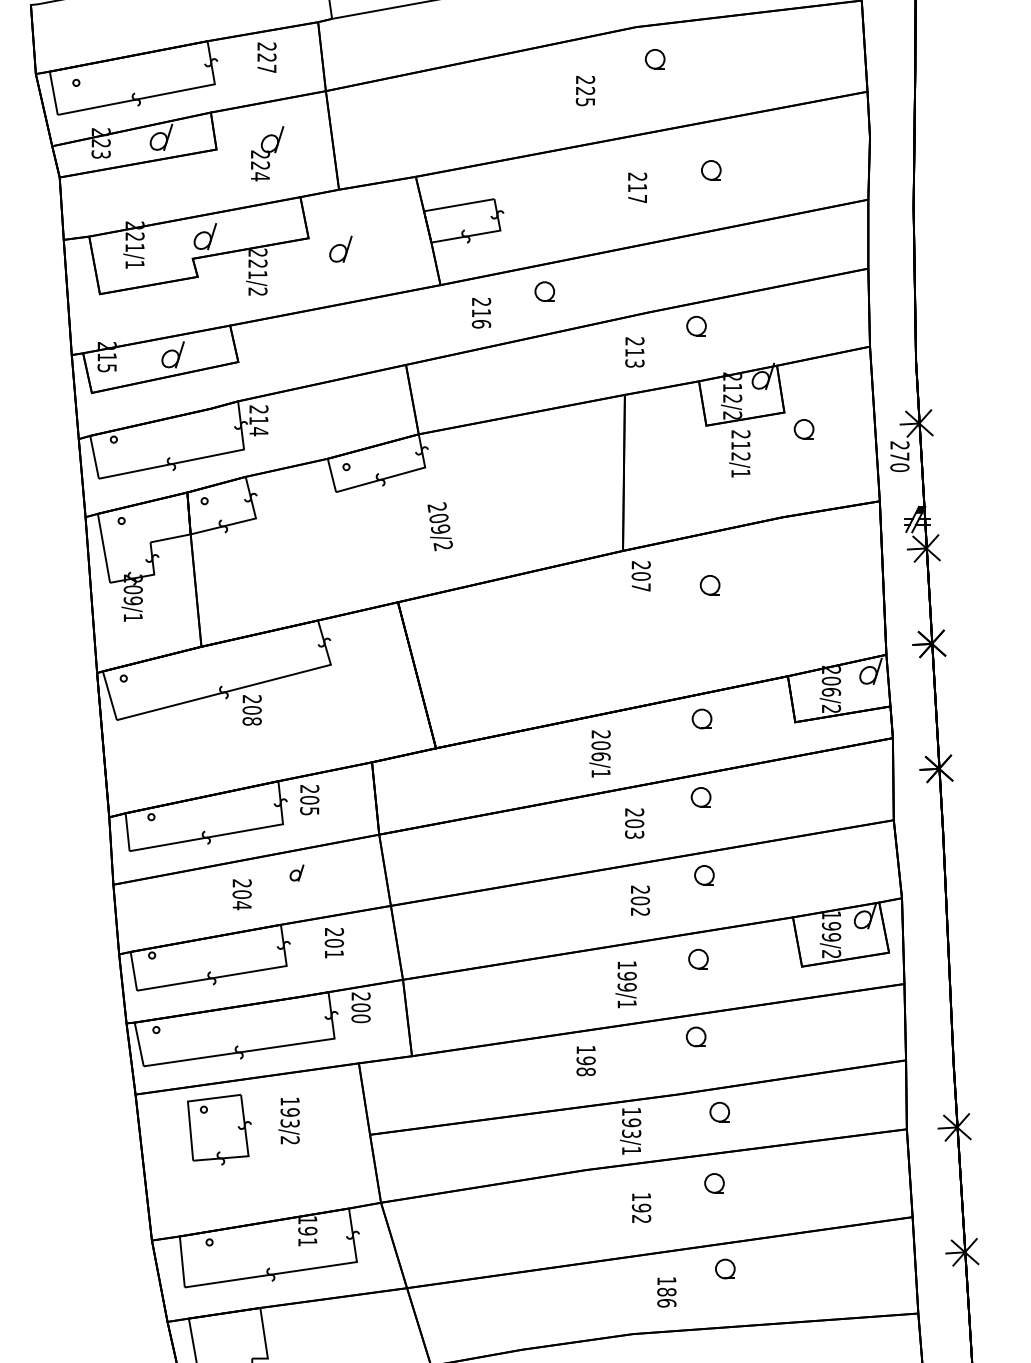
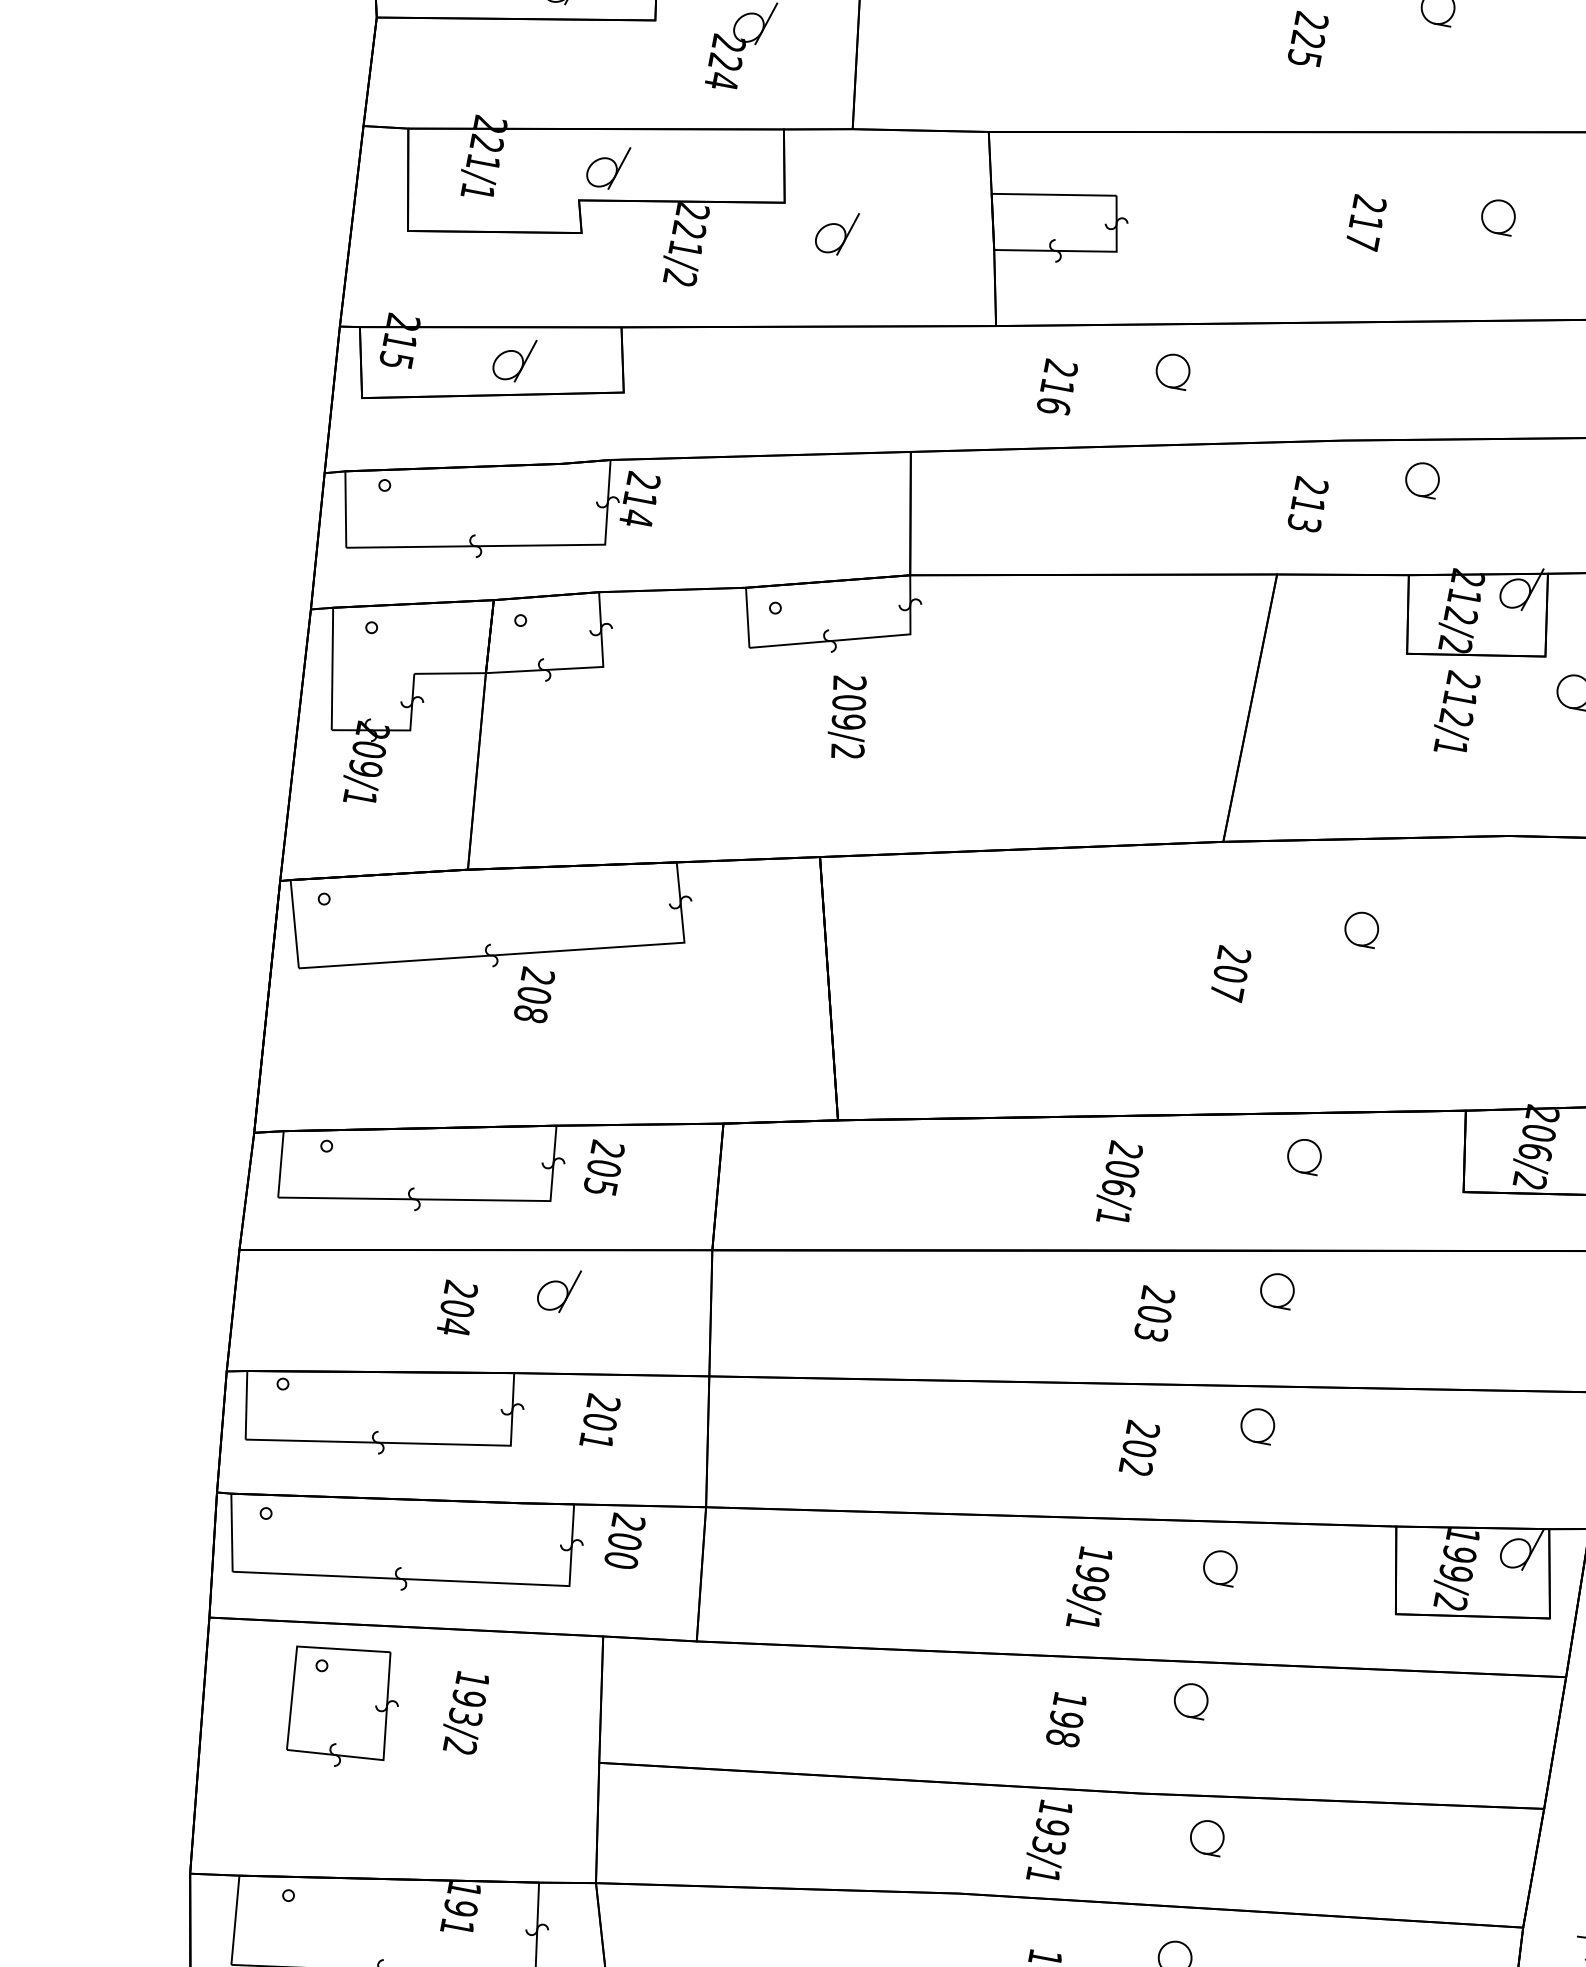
text: (439, 526) -> (847, 716), moved
text: (640, 576) -> (1229, 973), moved
part: (296, 872) -> (557, 1288), size x1.67
text: (585, 1061) -> (1065, 1720), moved

